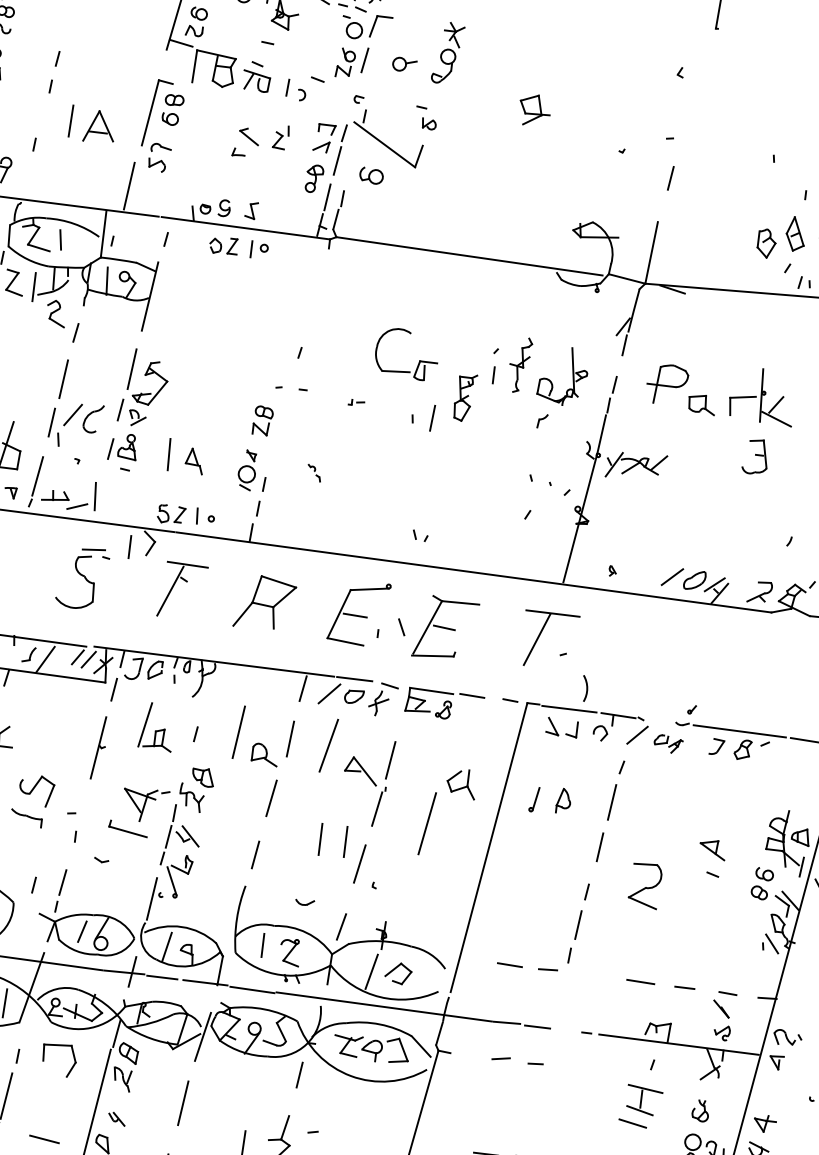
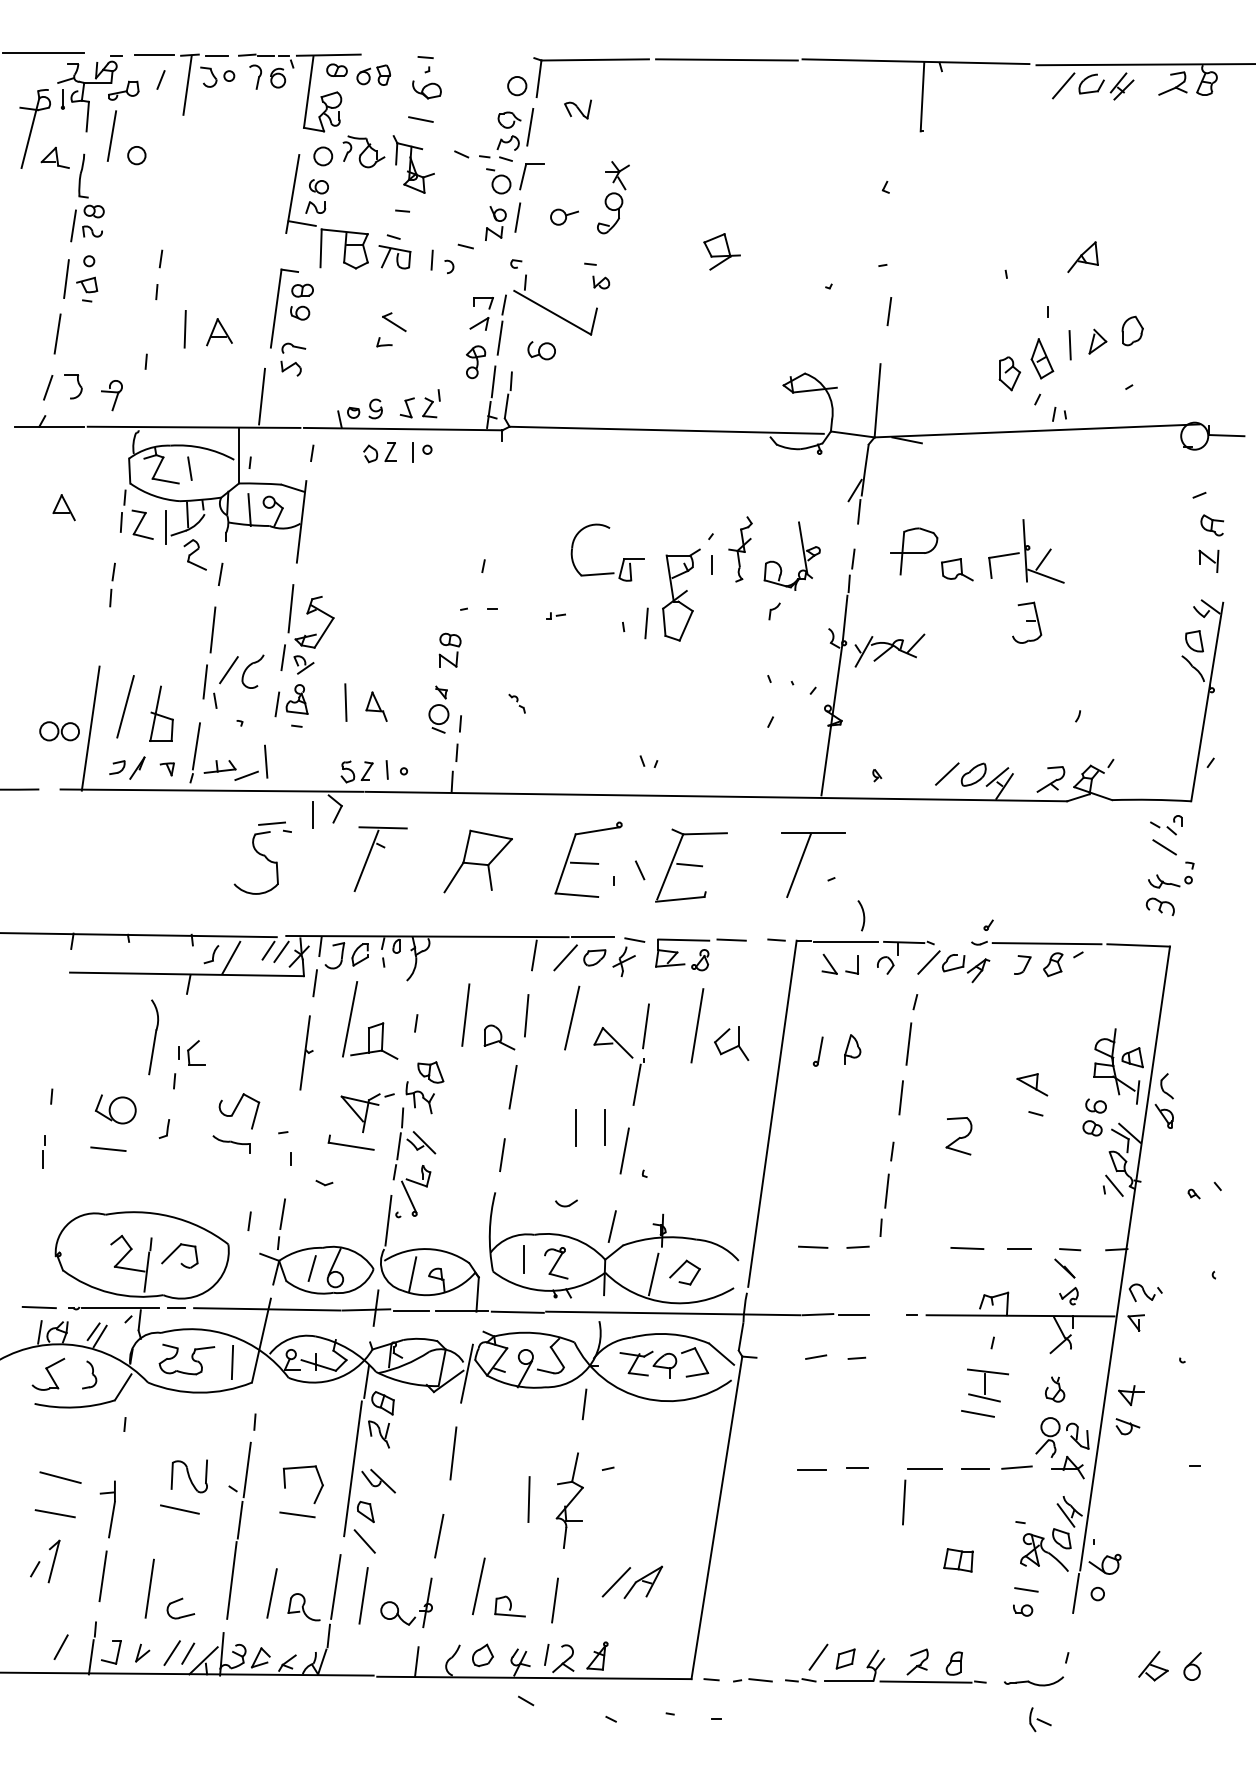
part: (99, 127) -> (219, 332), size x0.71
part: (281, 137) -> (431, 403), moved
part: (465, 397) -> (681, 594), size x1.67
part: (157, 727) -> (370, 1020), size x1.43
part: (667, 744) -> (965, 968), size x1.43
line: (427, 823) -> (697, 1025), moved
part: (644, 886) -> (958, 1136), size x0.71
part: (60, 1046) -> (302, 1468), moved
part: (116, 1118) -> (378, 1480), size x1.67

